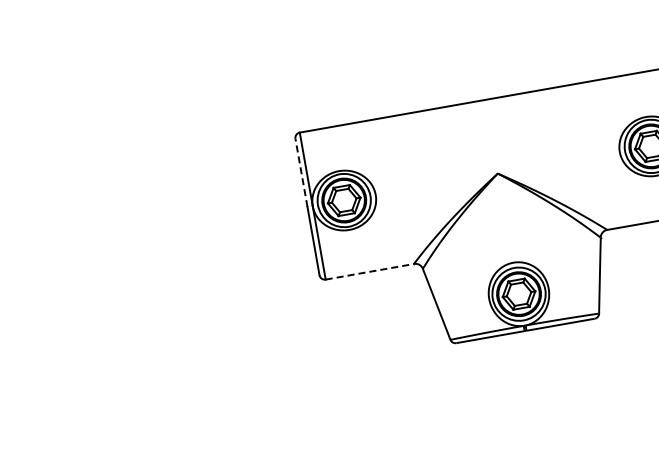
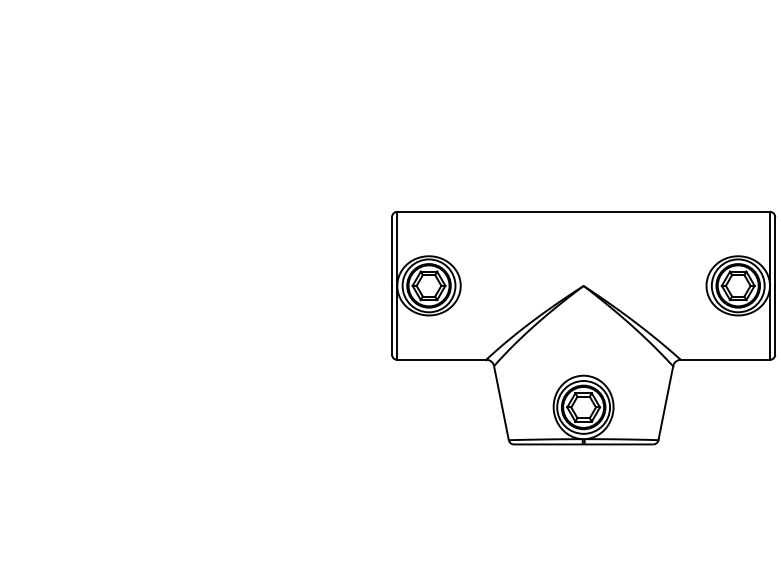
line: (301, 172) -> (392, 251), dashed -> solid
line: (369, 271) -> (441, 359), dashed -> solid

